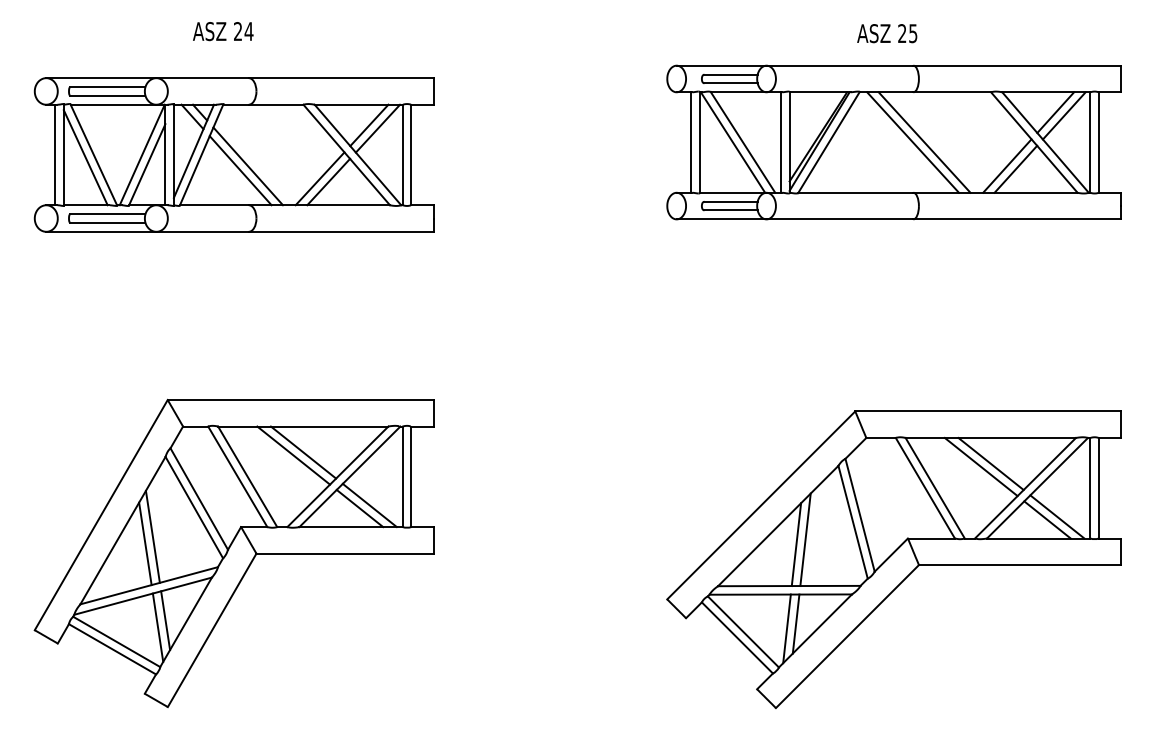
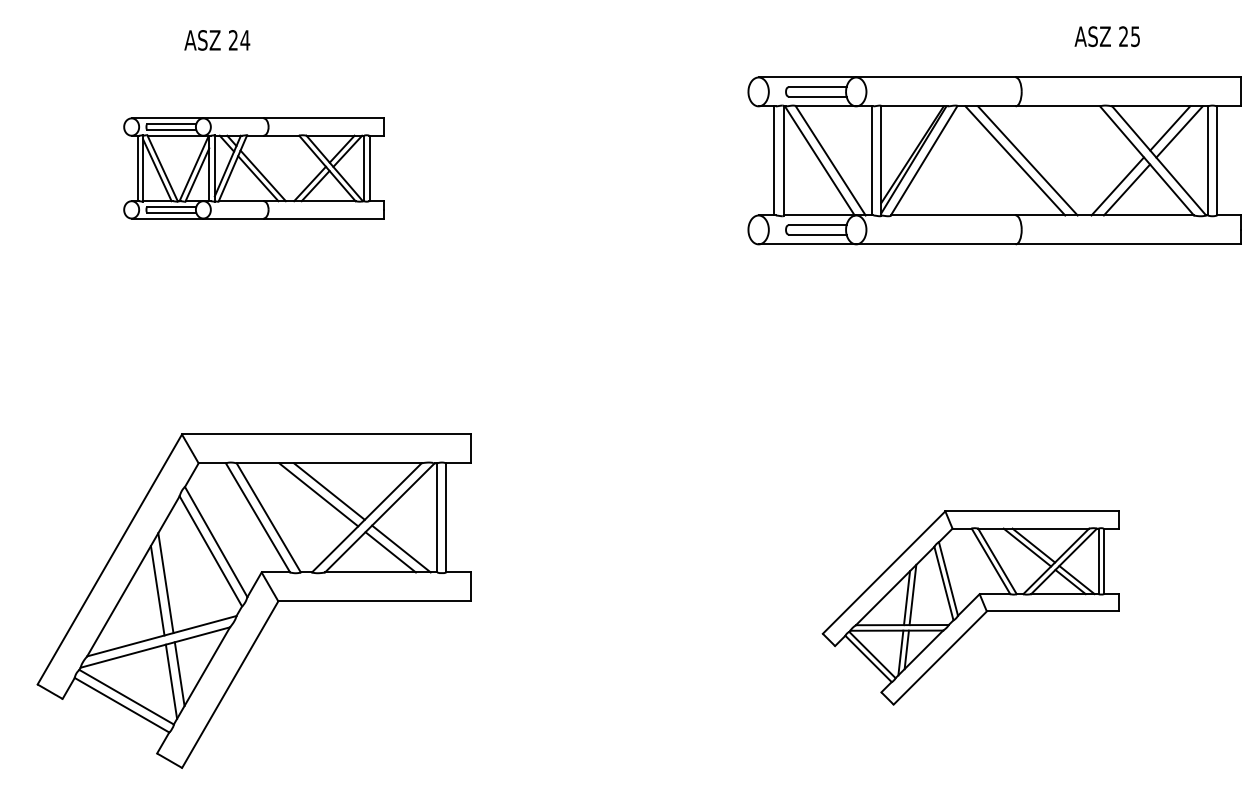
text: (223, 31) -> (217, 40), moved
text: (886, 33) -> (1106, 36), moved
part: (893, 142) -> (994, 160), moved
part: (233, 155) -> (253, 168), size x0.6
part: (893, 559) -> (970, 607), size x0.6

